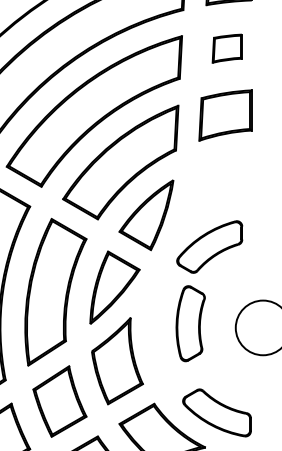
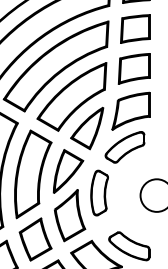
part: (227, 47) -> (135, 28), size x1.67
part: (218, 185) -> (130, 110), added
part: (190, 322) -> (99, 192), moved

